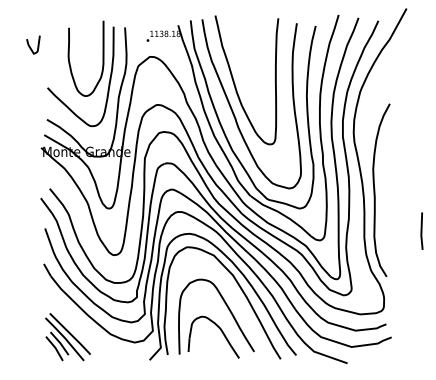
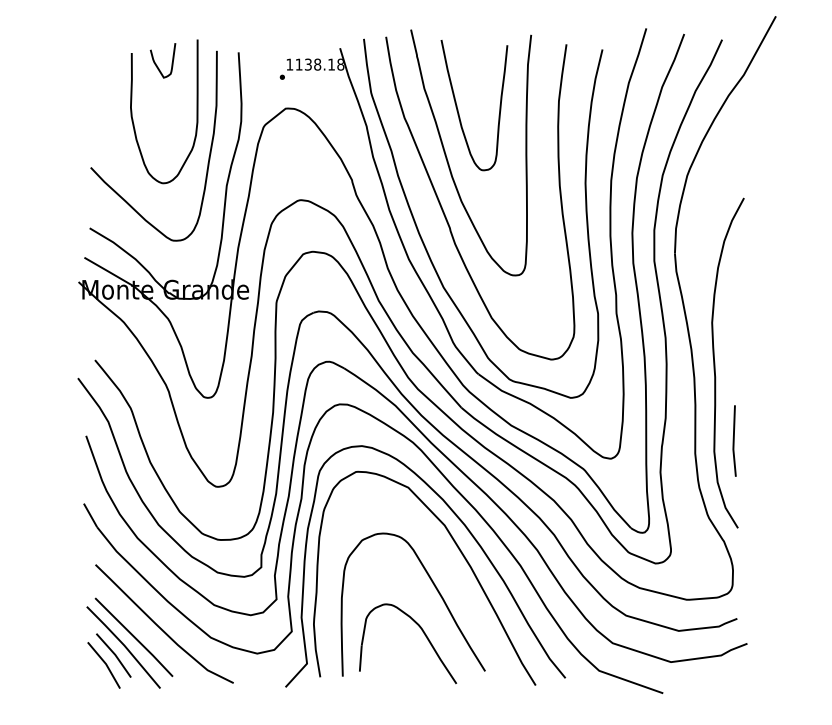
curve: (30, 46) -> (157, 63), moved
curve: (240, 55) -> (458, 105), added
line: (421, 230) -> (733, 439), moved
curve: (83, 327) -> (159, 624), added

